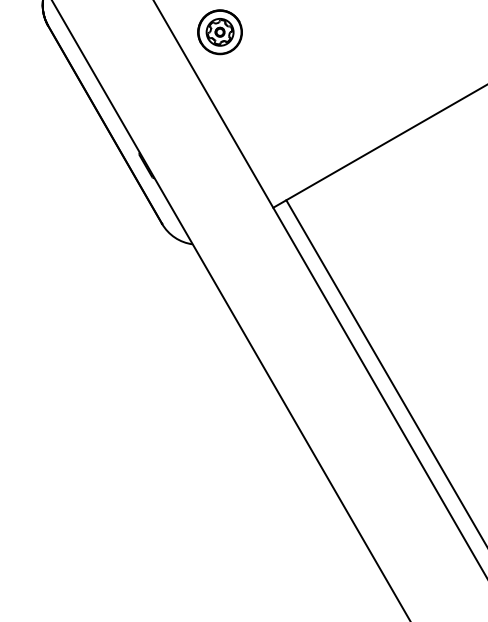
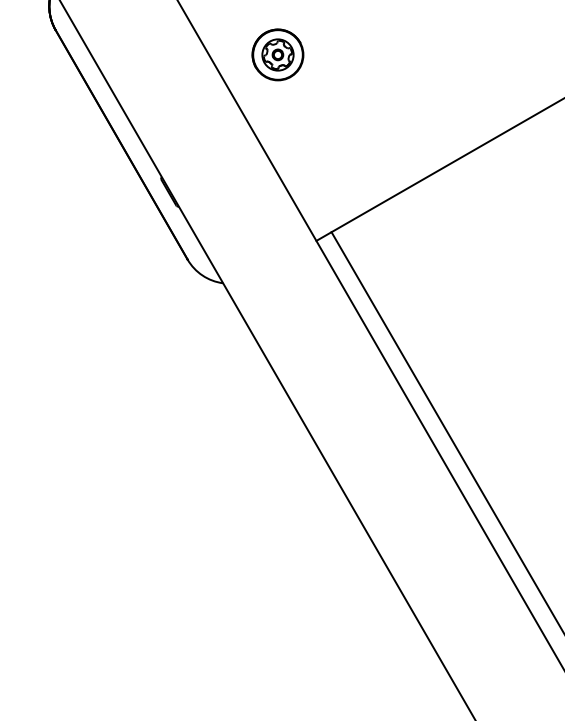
part: (219, 32) -> (277, 55), moved

